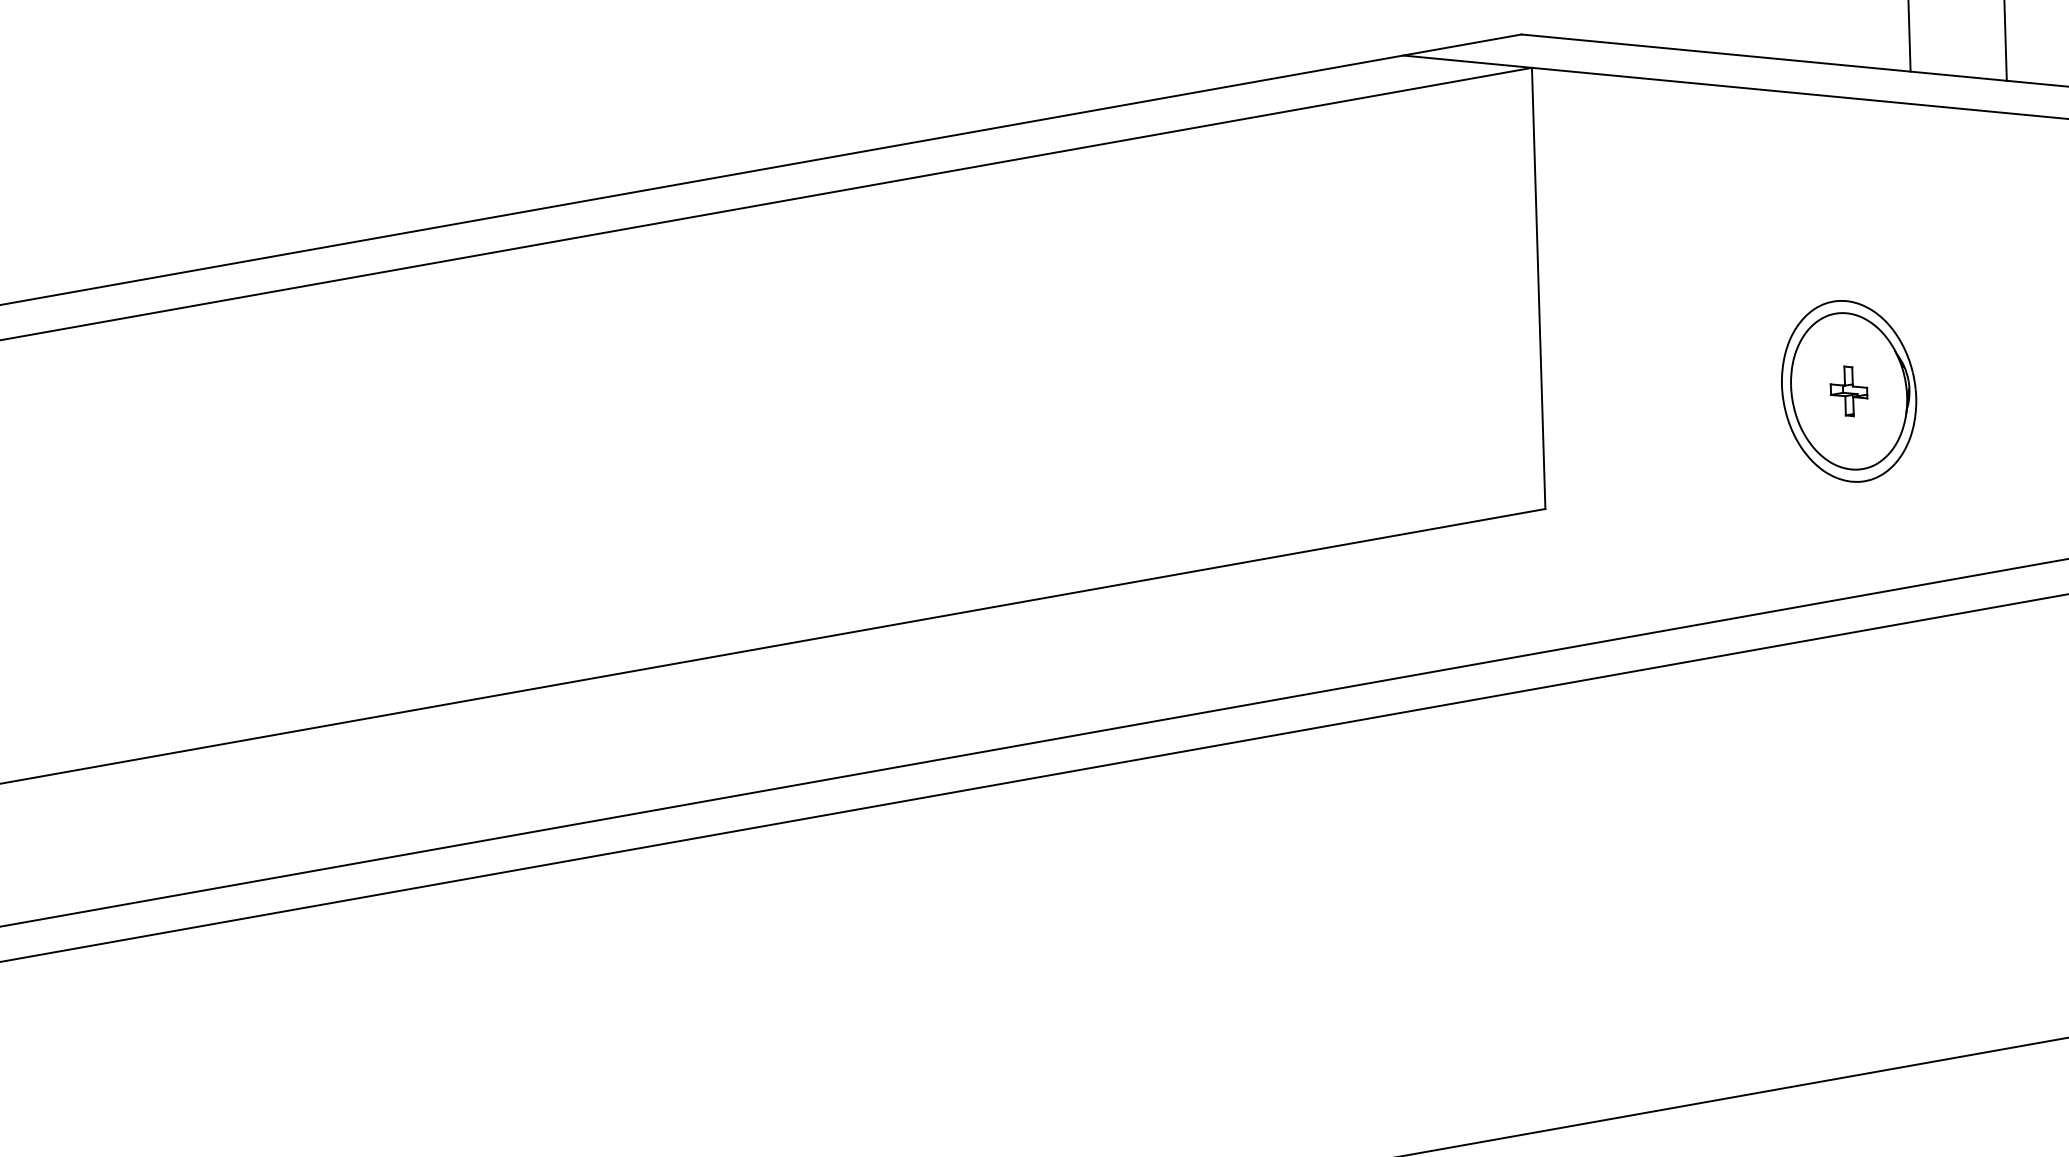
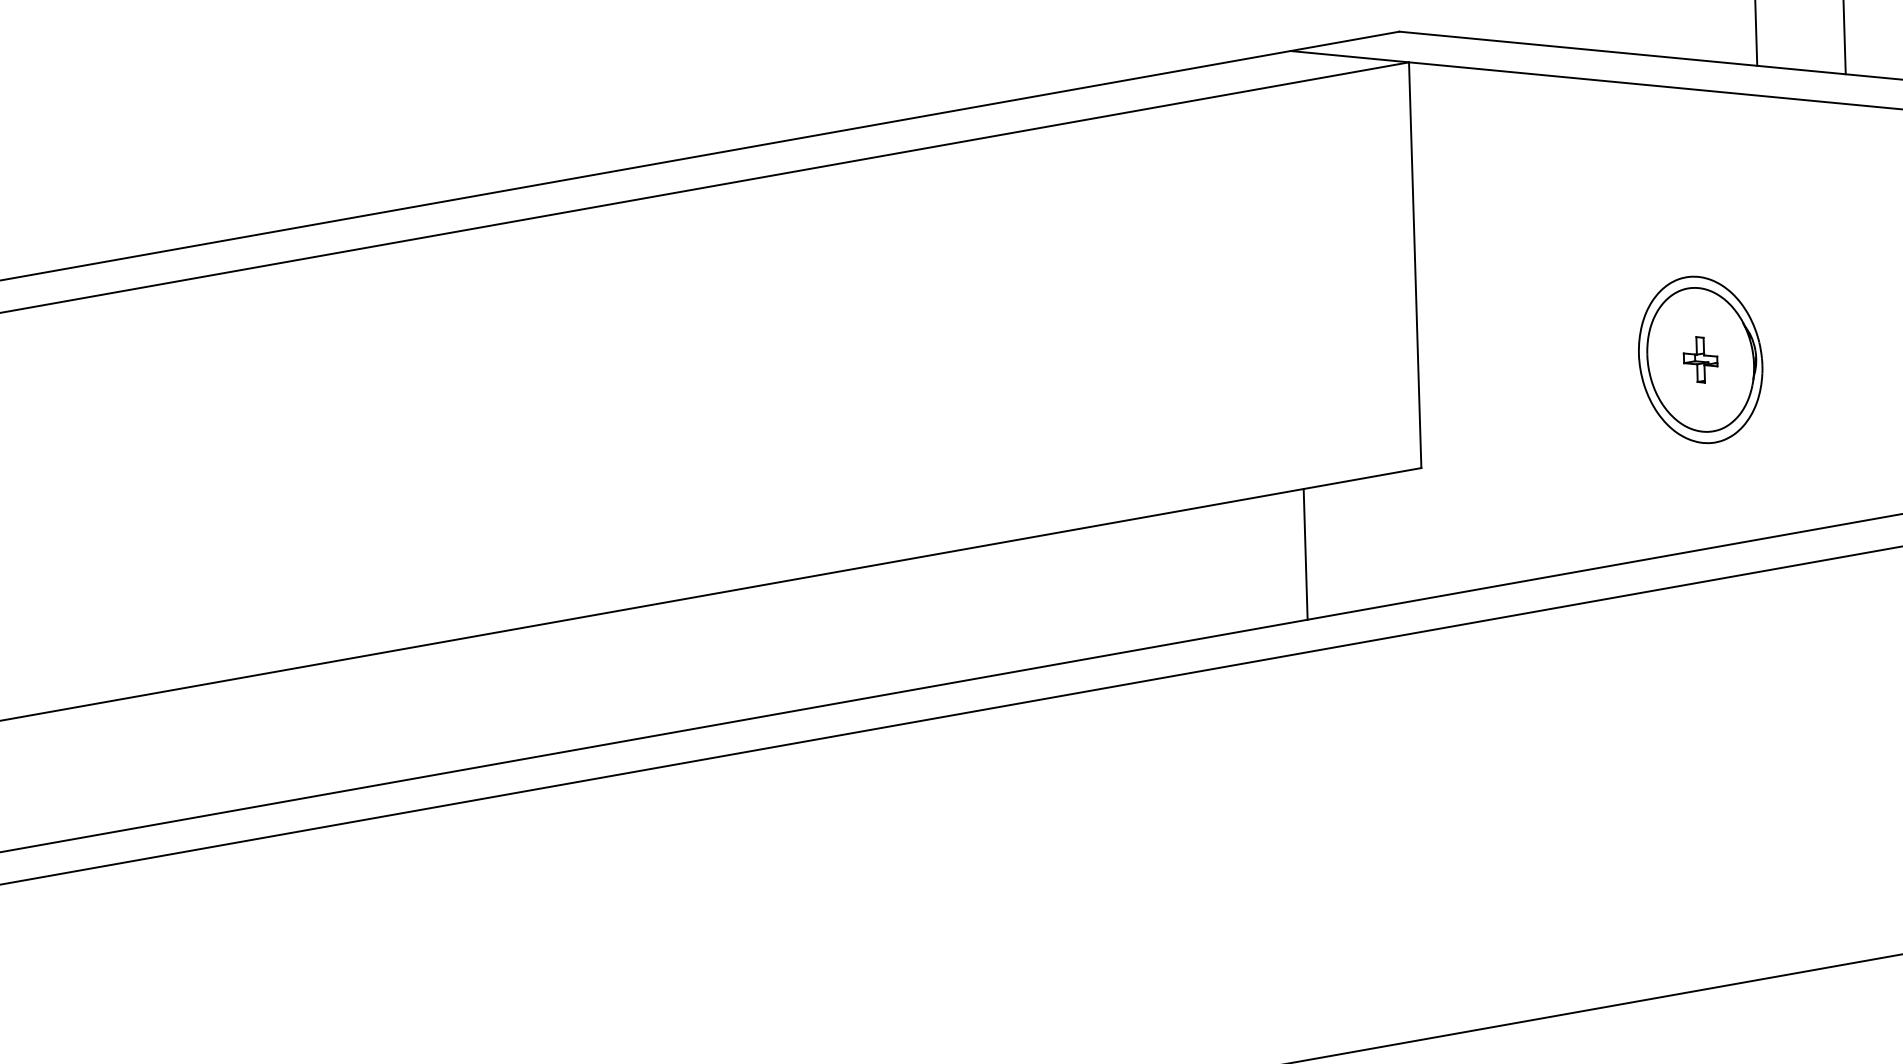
line: (1419, 602) -> (1305, 554), added

